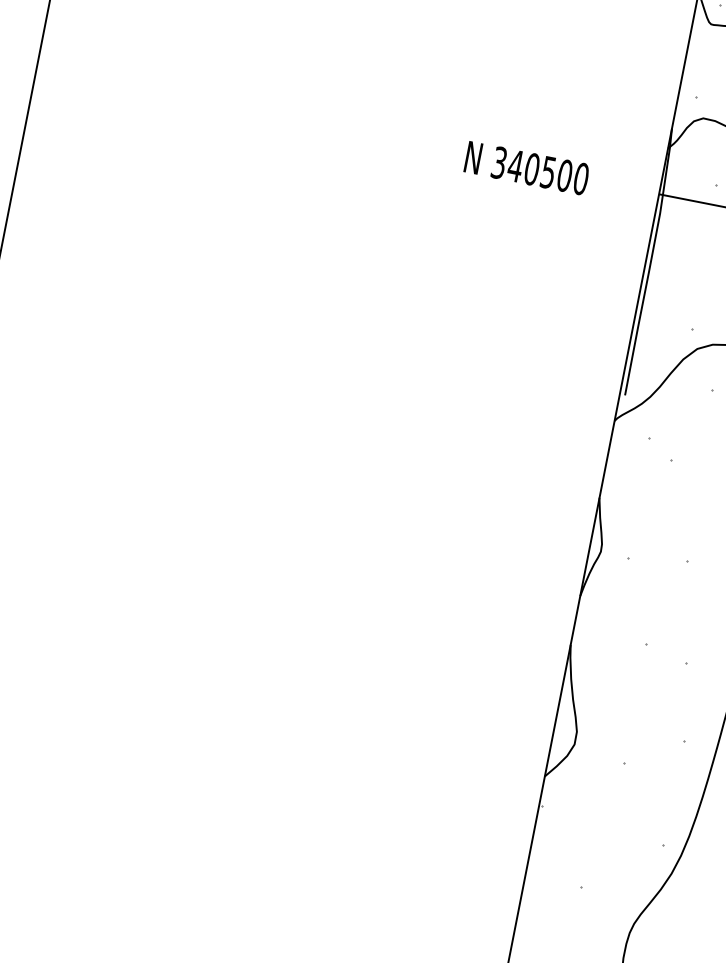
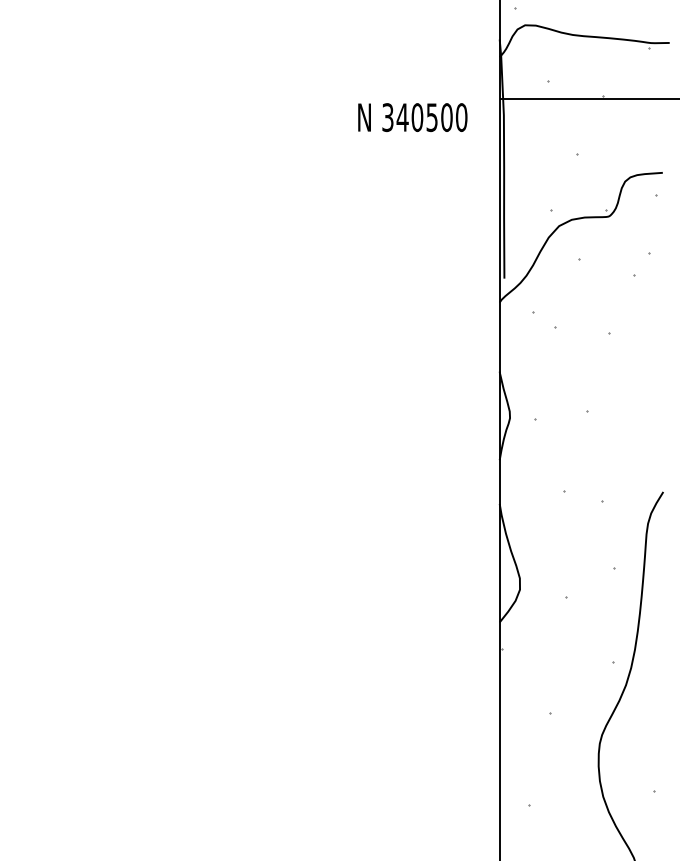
text: (526, 168) -> (412, 117), moved

